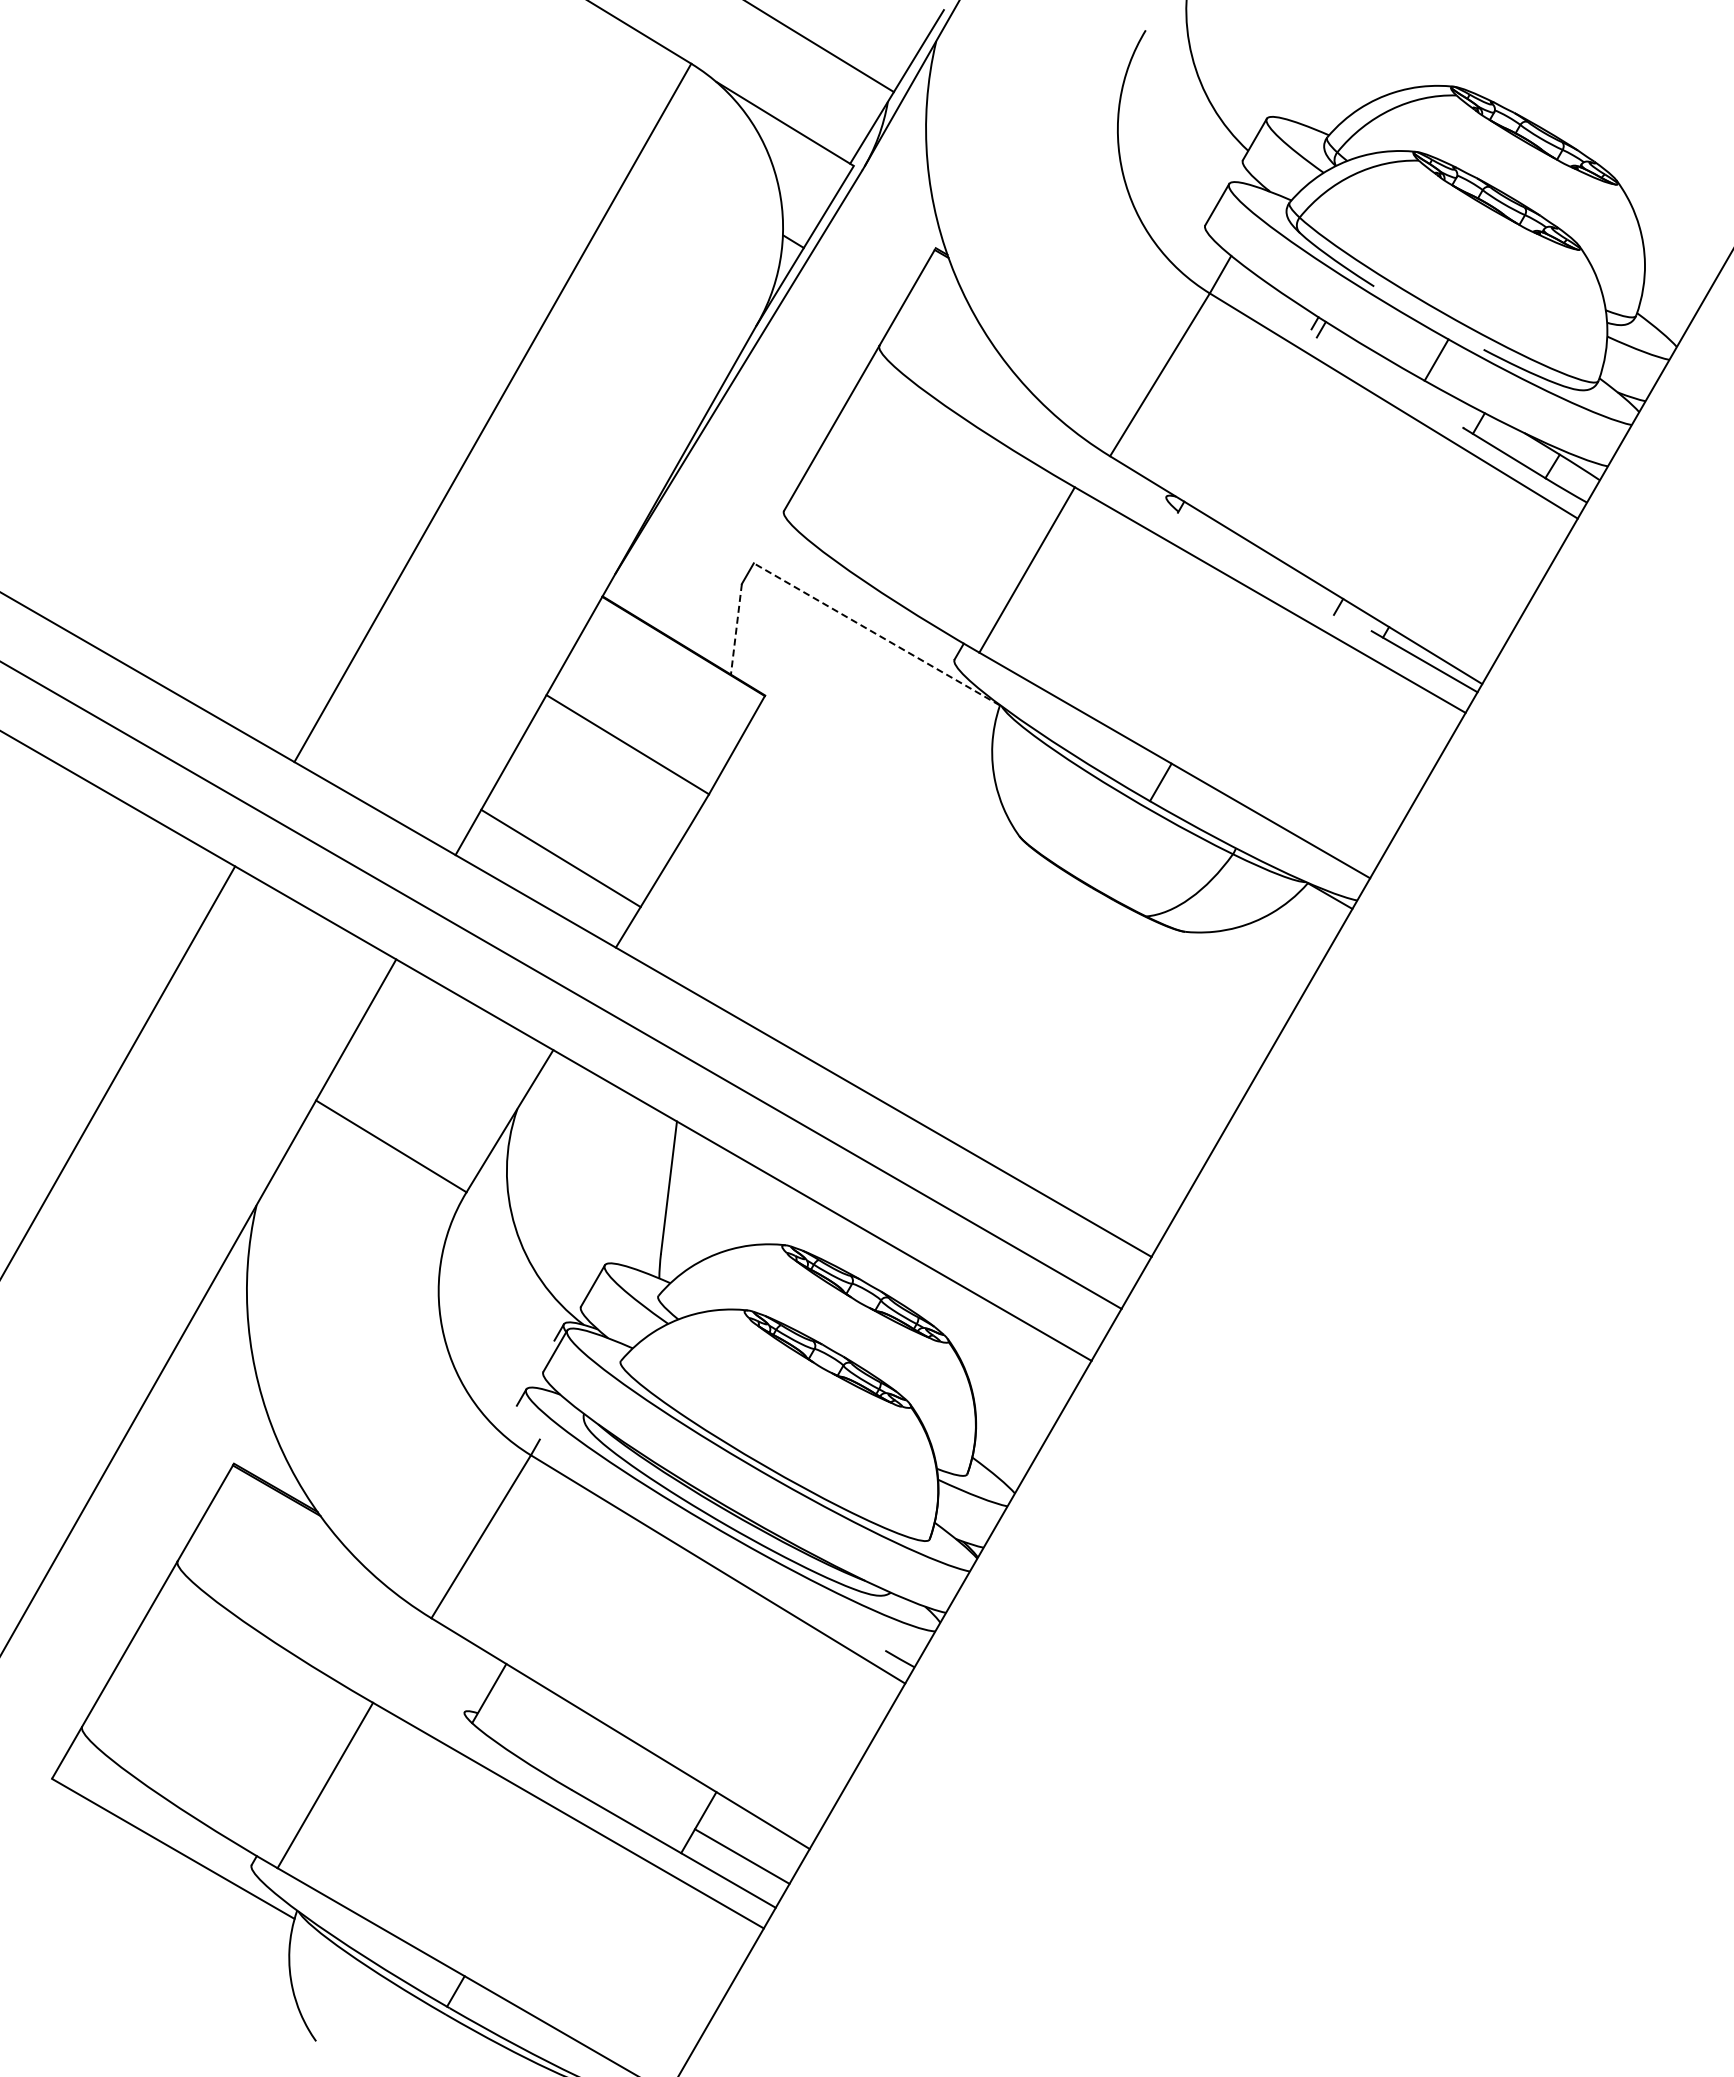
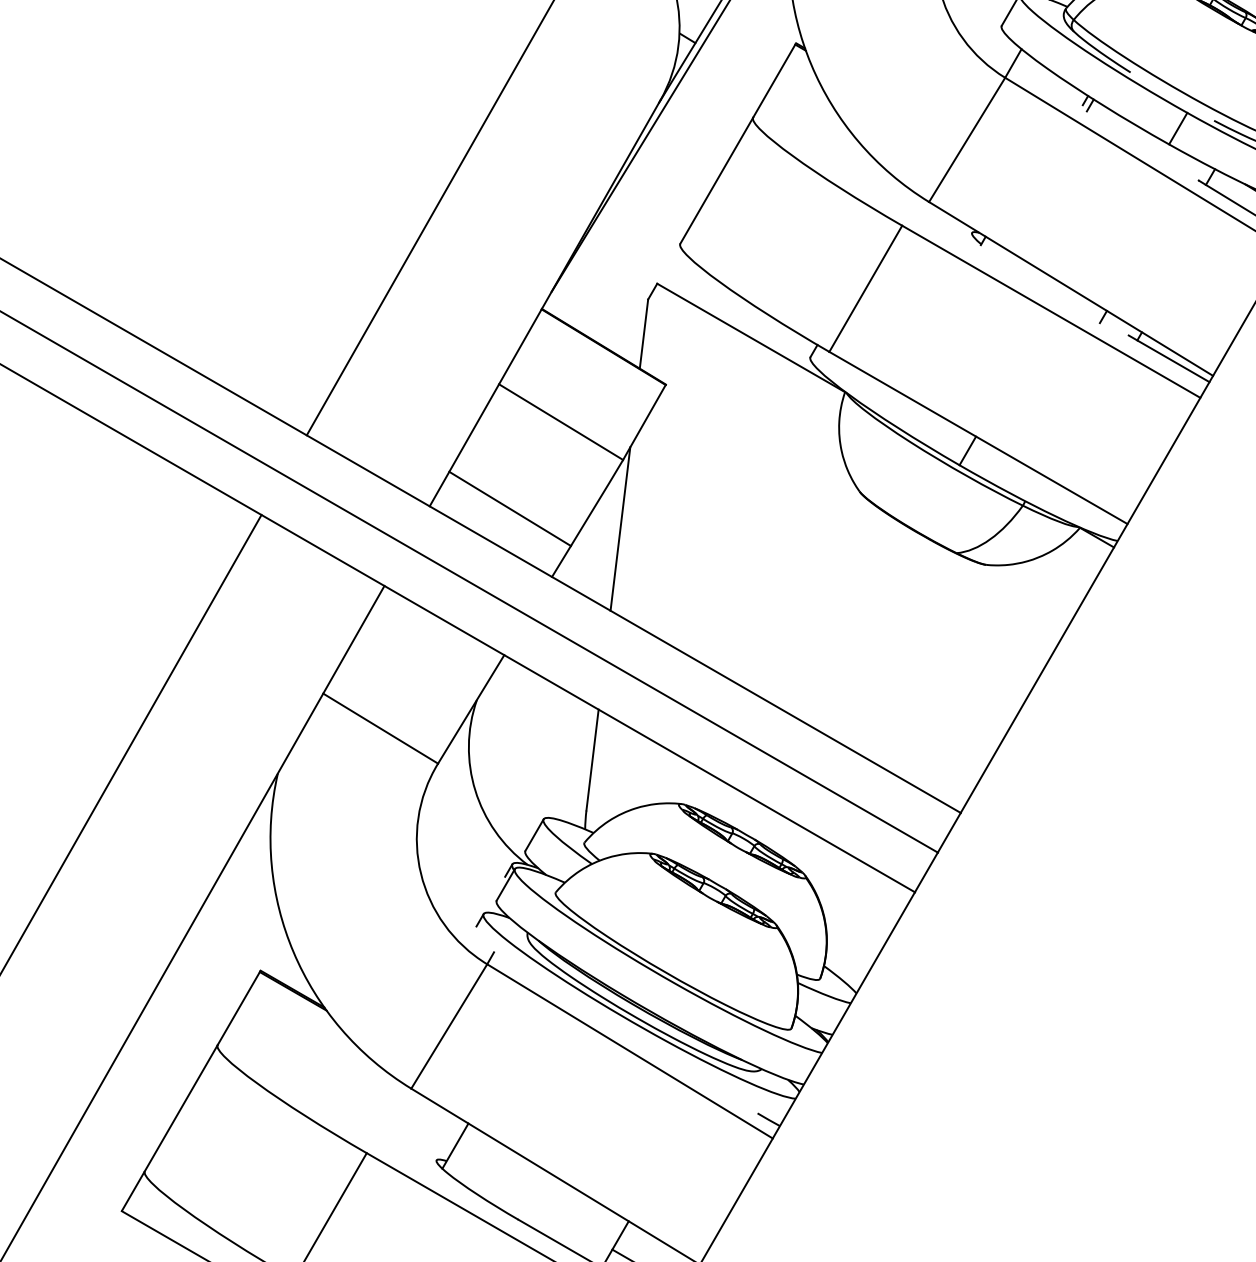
line: (736, 629) -> (644, 334), dashed -> solid
line: (876, 634) -> (750, 338), dashed -> solid
line: (705, 884) -> (620, 528), added

